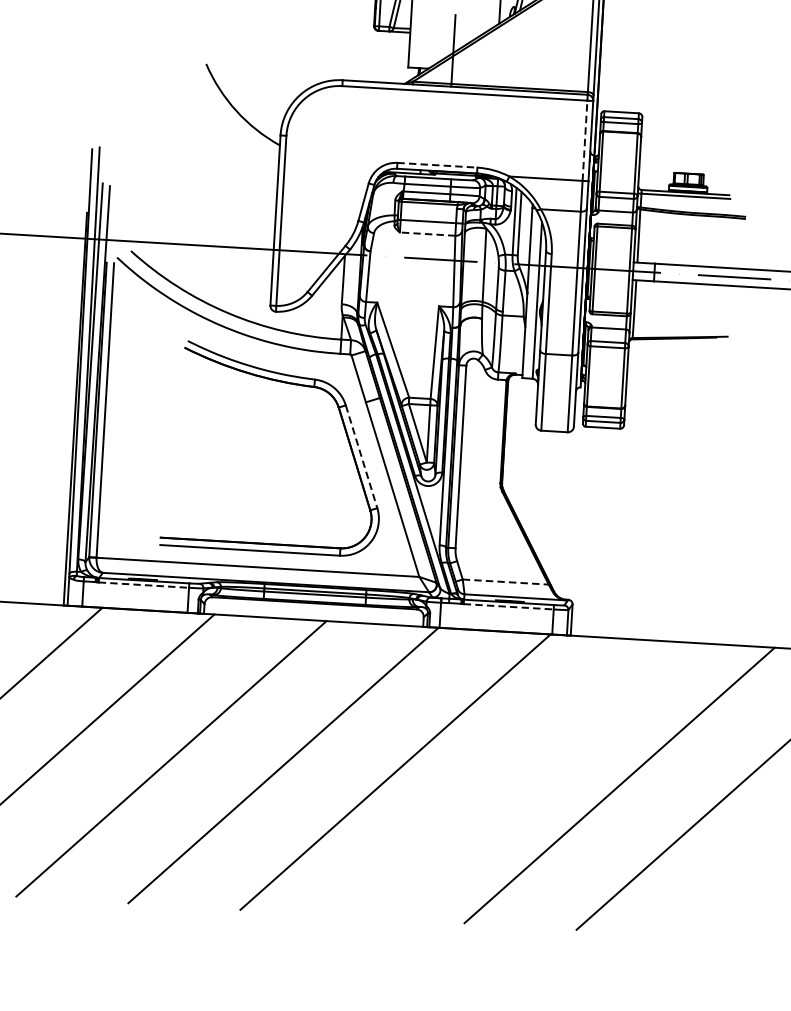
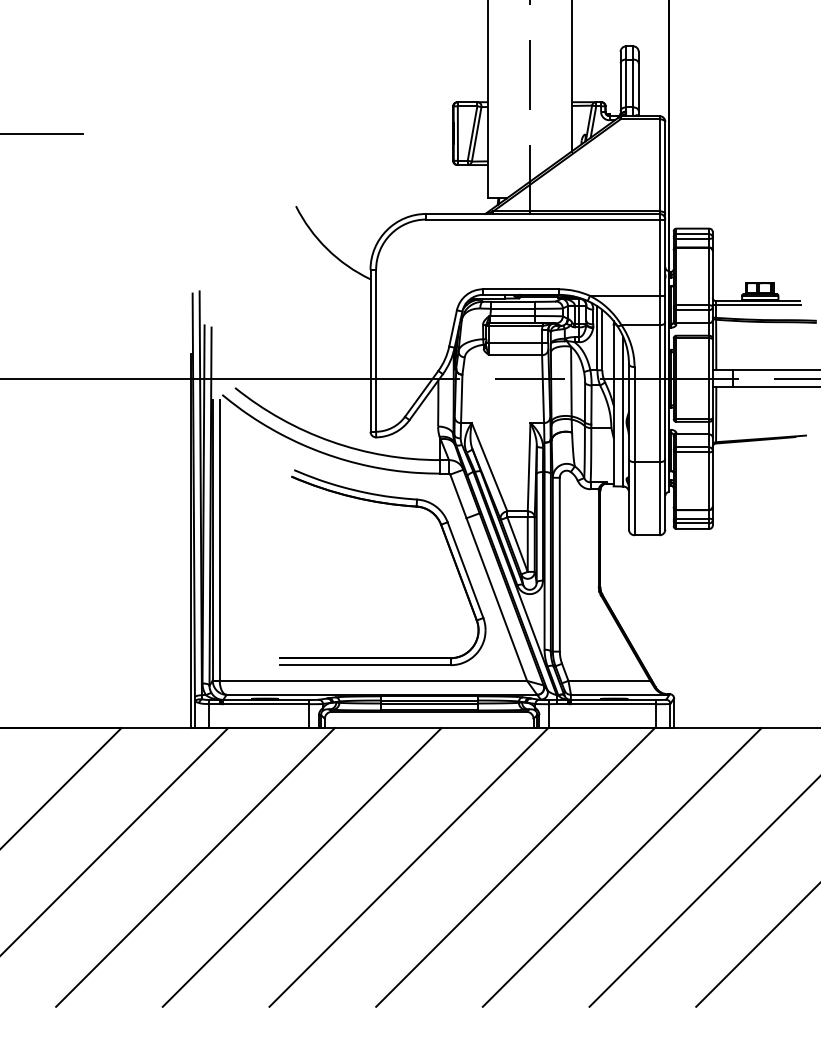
line: (584, 140) -> (659, 257), dashed -> solid
line: (437, 165) -> (521, 289), dashed -> solid
line: (427, 234) -> (515, 355), dashed -> solid
line: (361, 457) -> (465, 570), dashed -> solid
line: (505, 581) -> (609, 680), dashed -> solid
line: (144, 585) -> (266, 704), dashed -> solid
line: (508, 607) -> (613, 704), dashed -> solid
line: (506, 778) -> (621, 867), added

